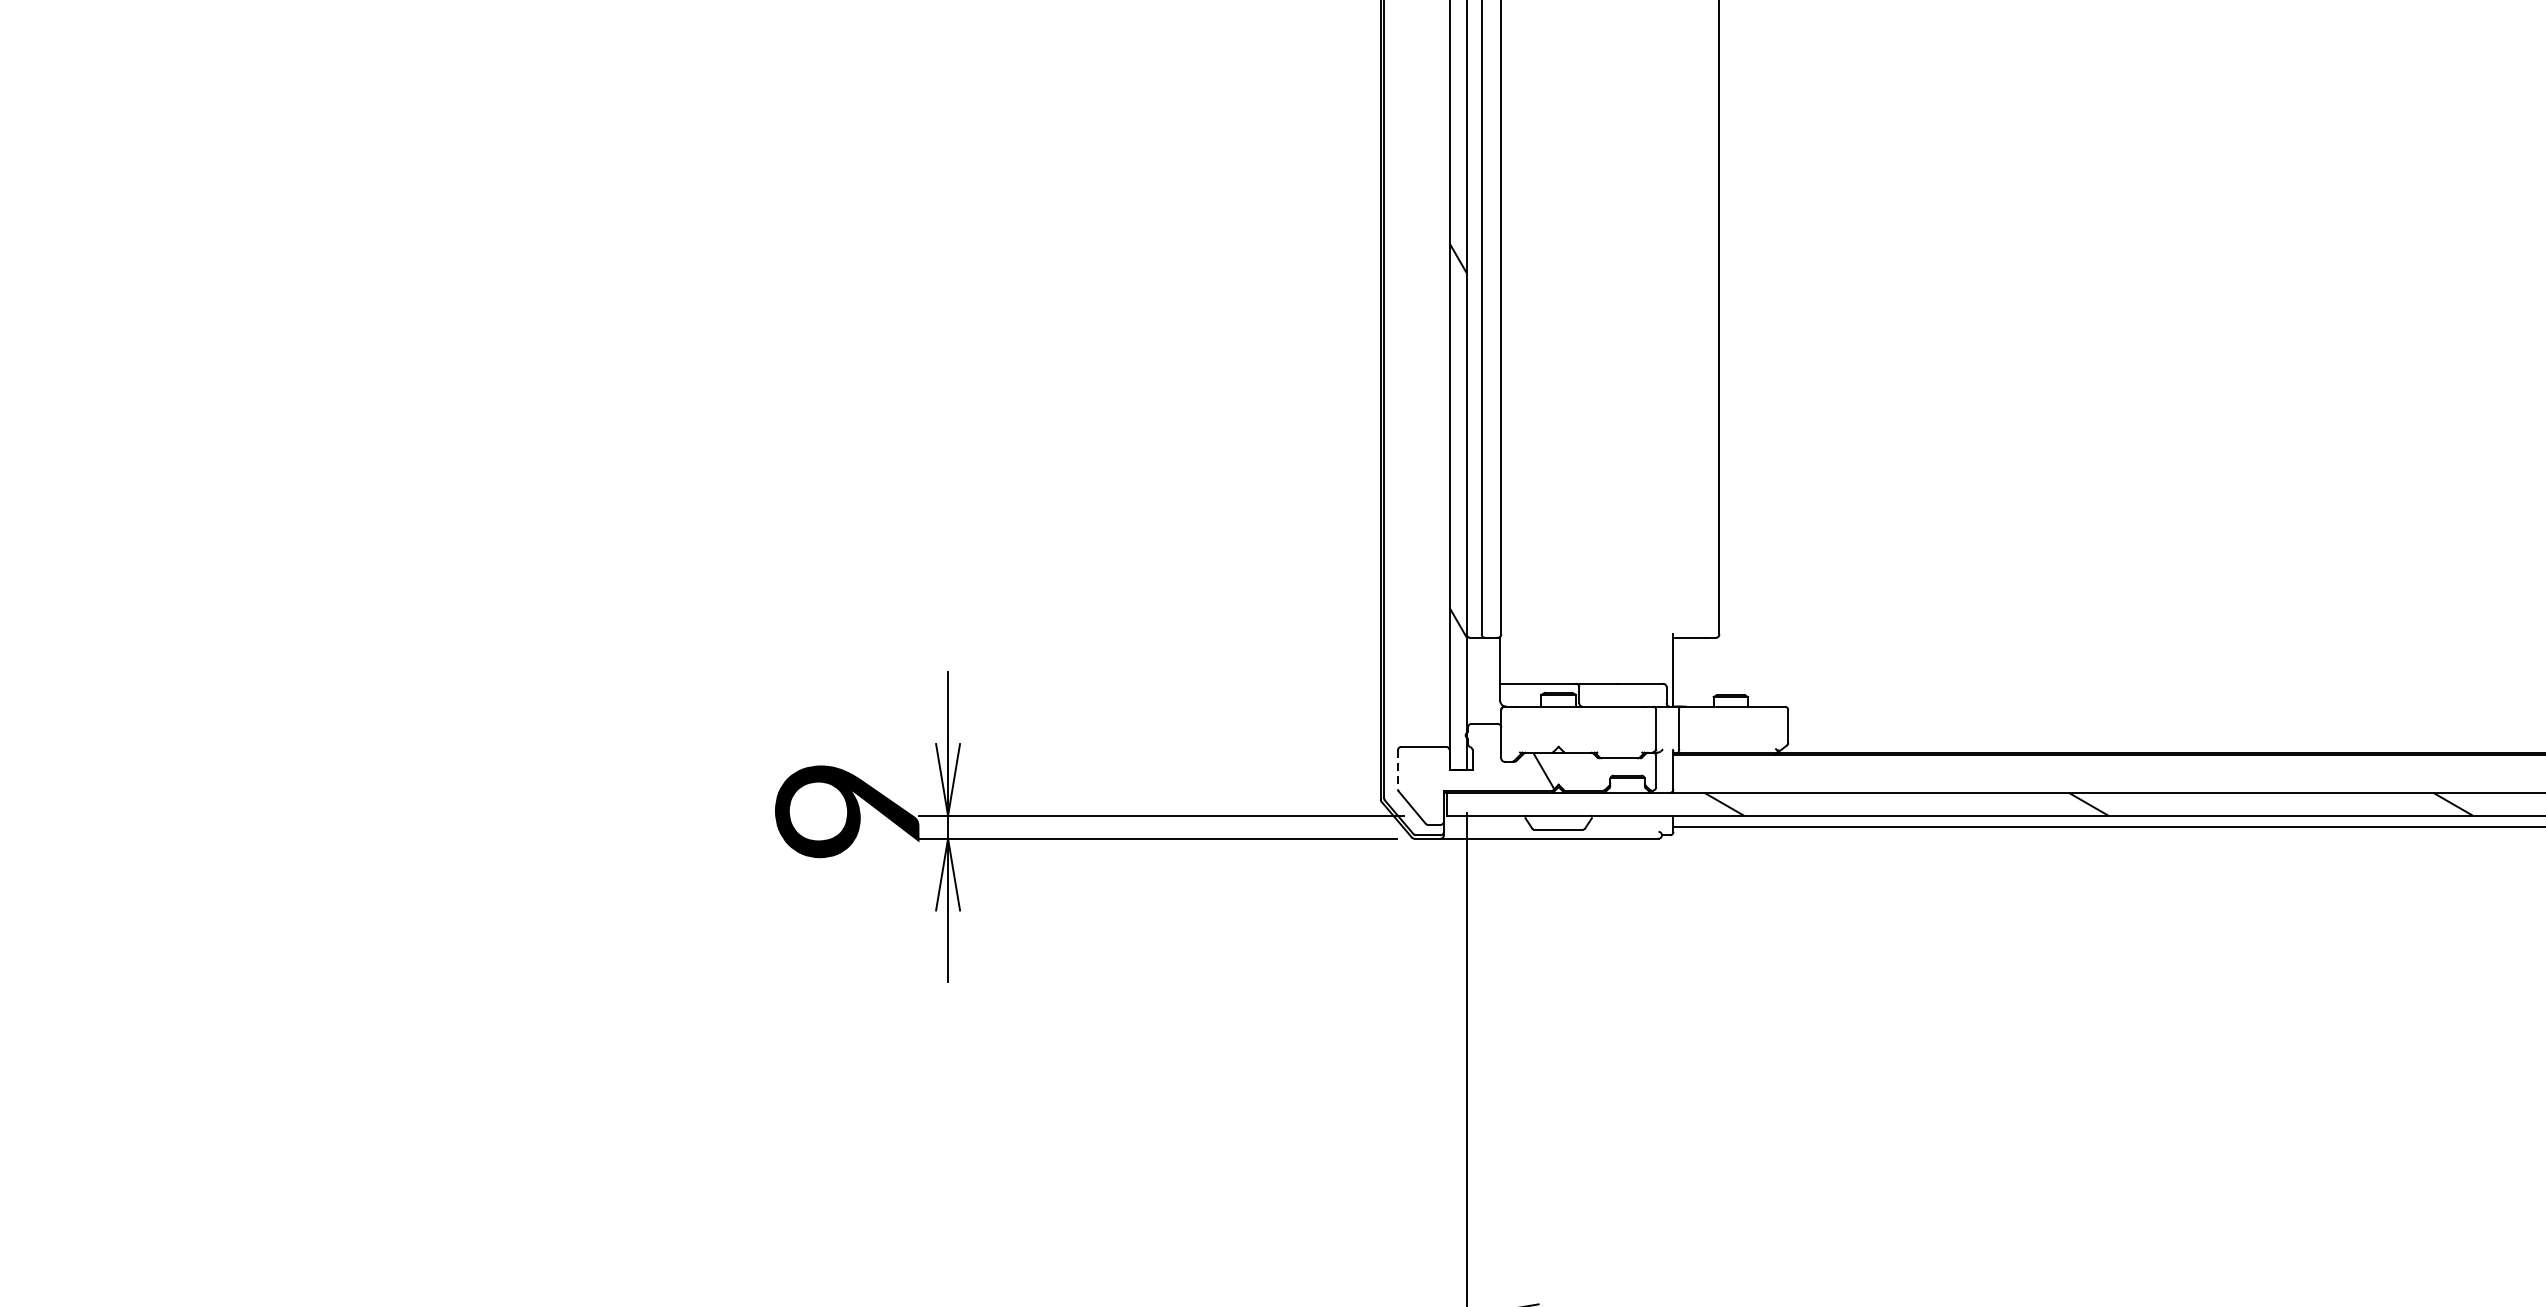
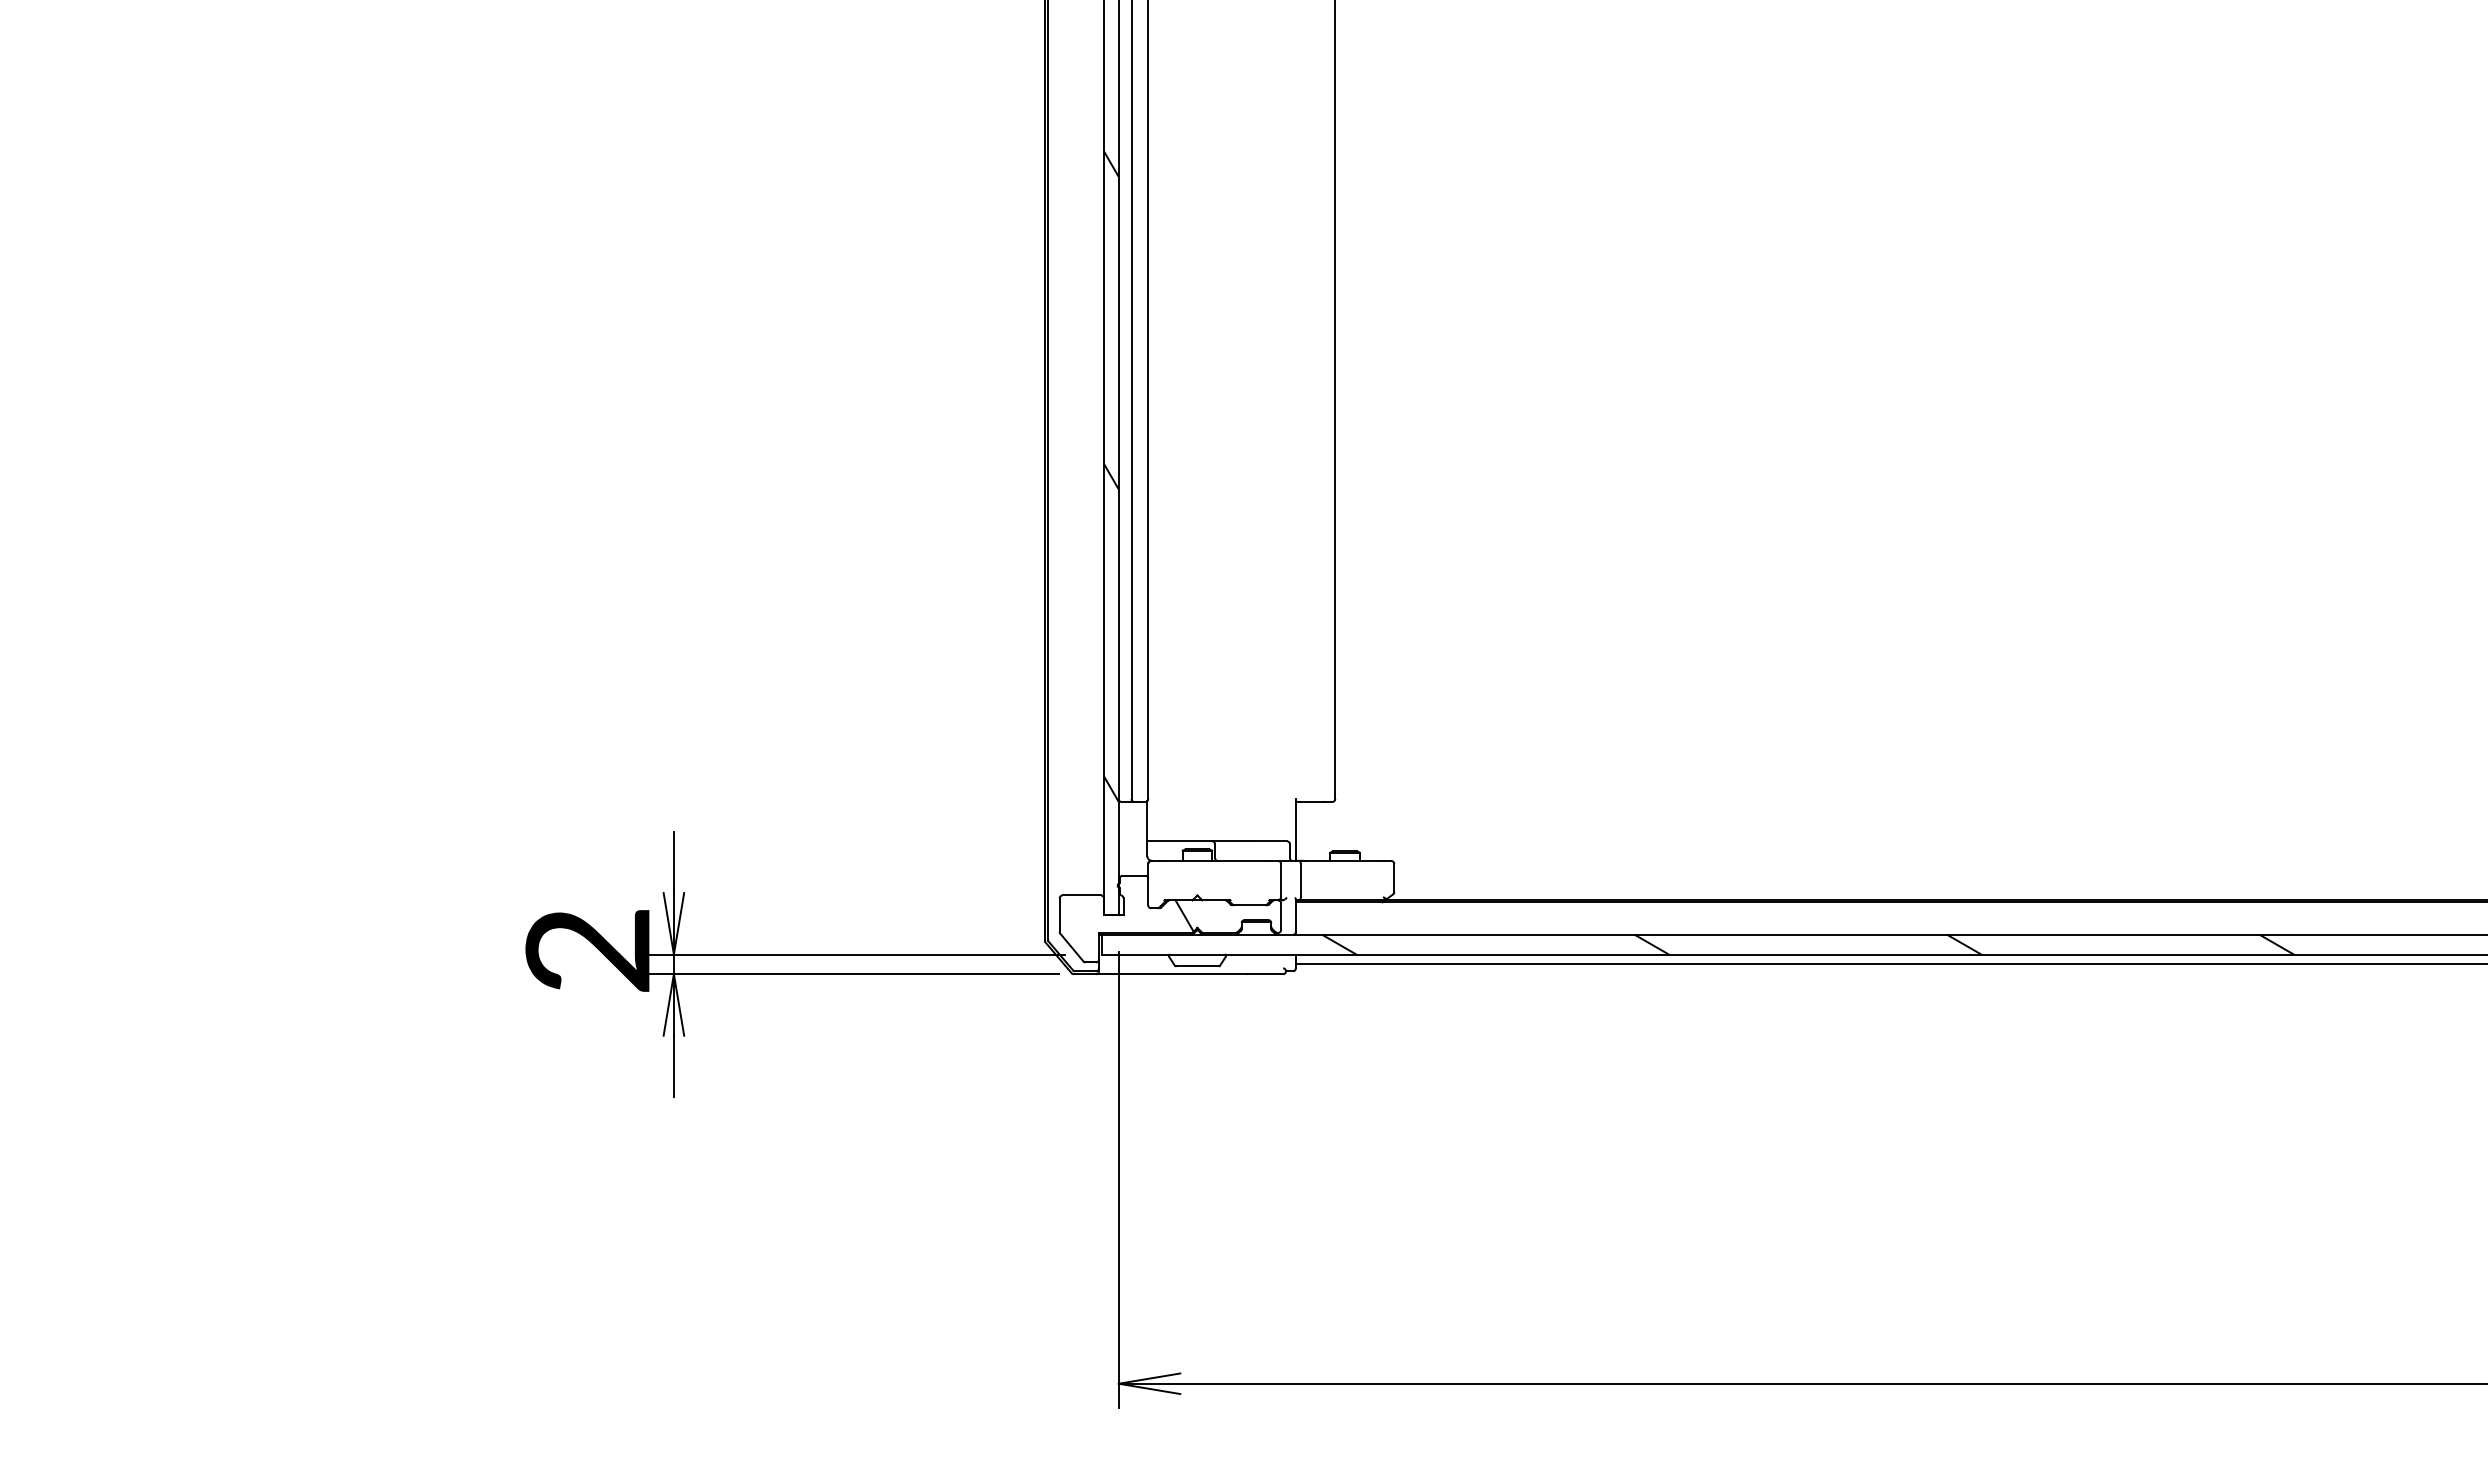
line: (1397, 770) -> (1059, 915), dashed -> solid
text: (847, 811) -> (587, 950), 9 -> 2

